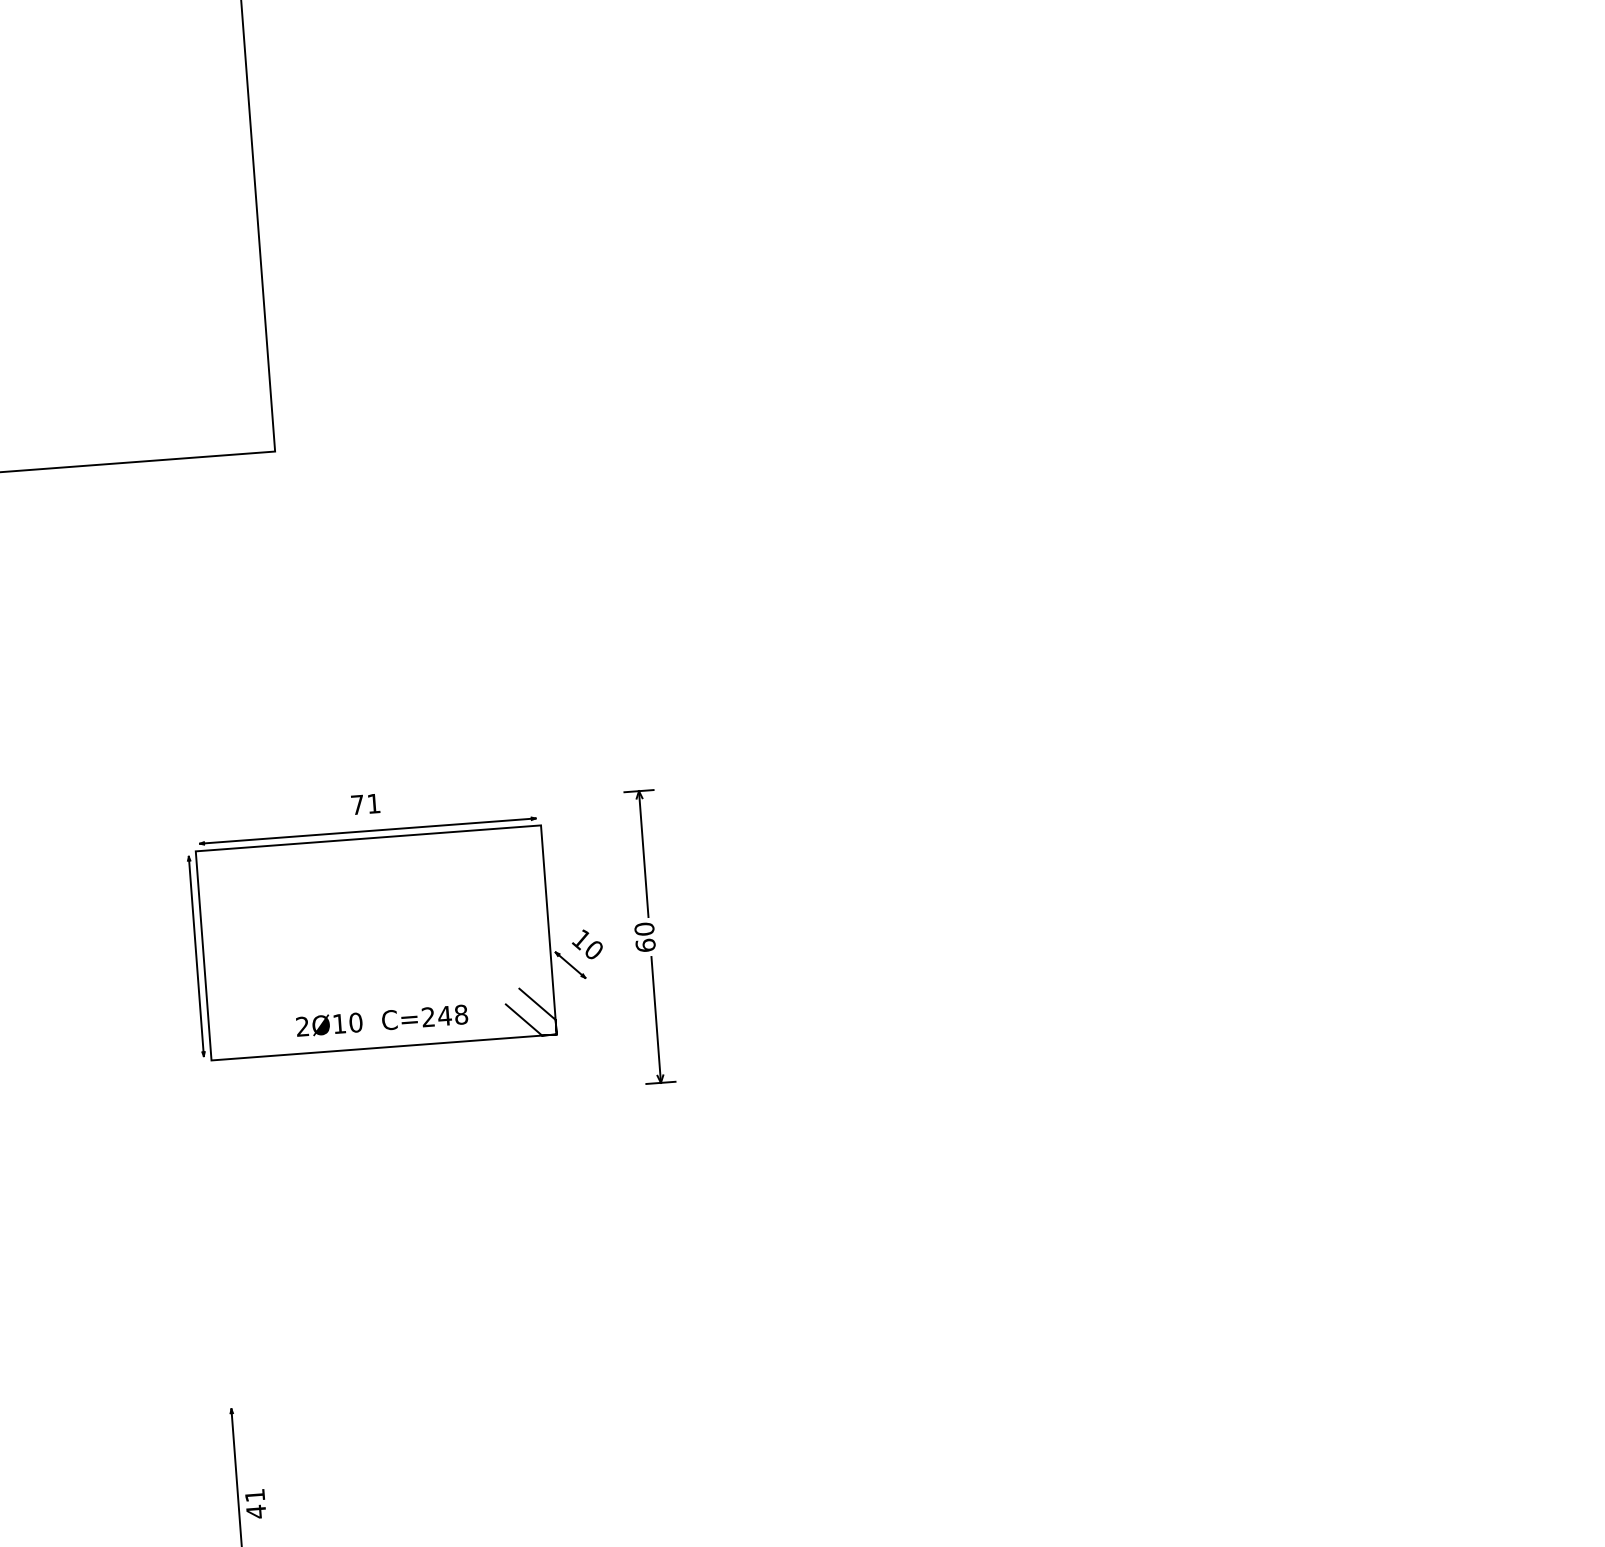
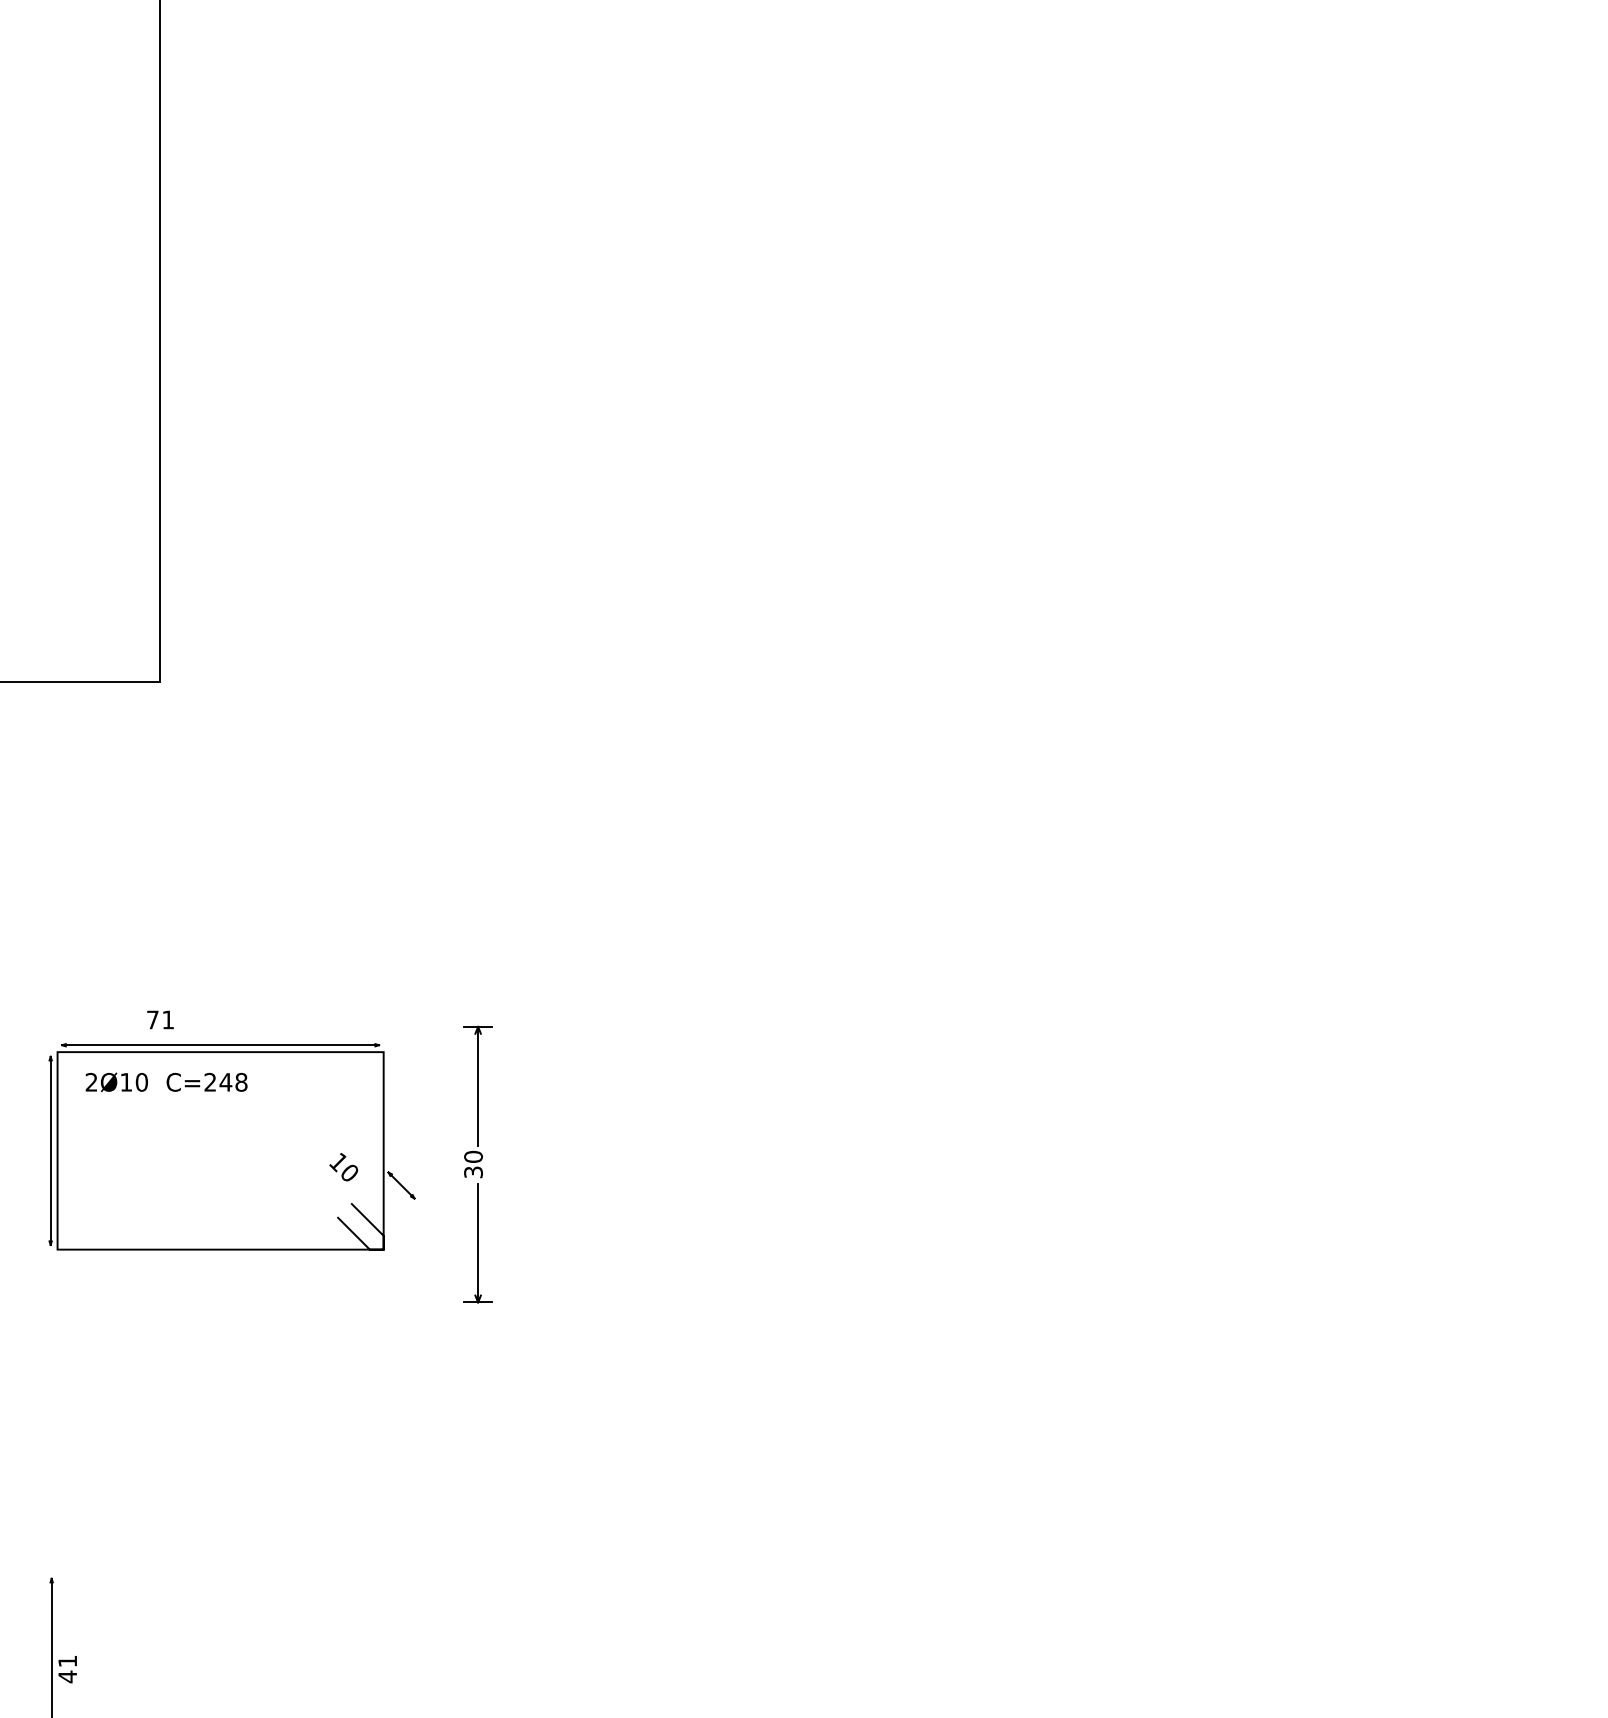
text: (365, 803) -> (160, 1019), moved
text: (587, 944) -> (343, 1167), moved
text: (645, 945) -> (473, 1172), 60 -> 30
text: (381, 1020) -> (166, 1082), moved

